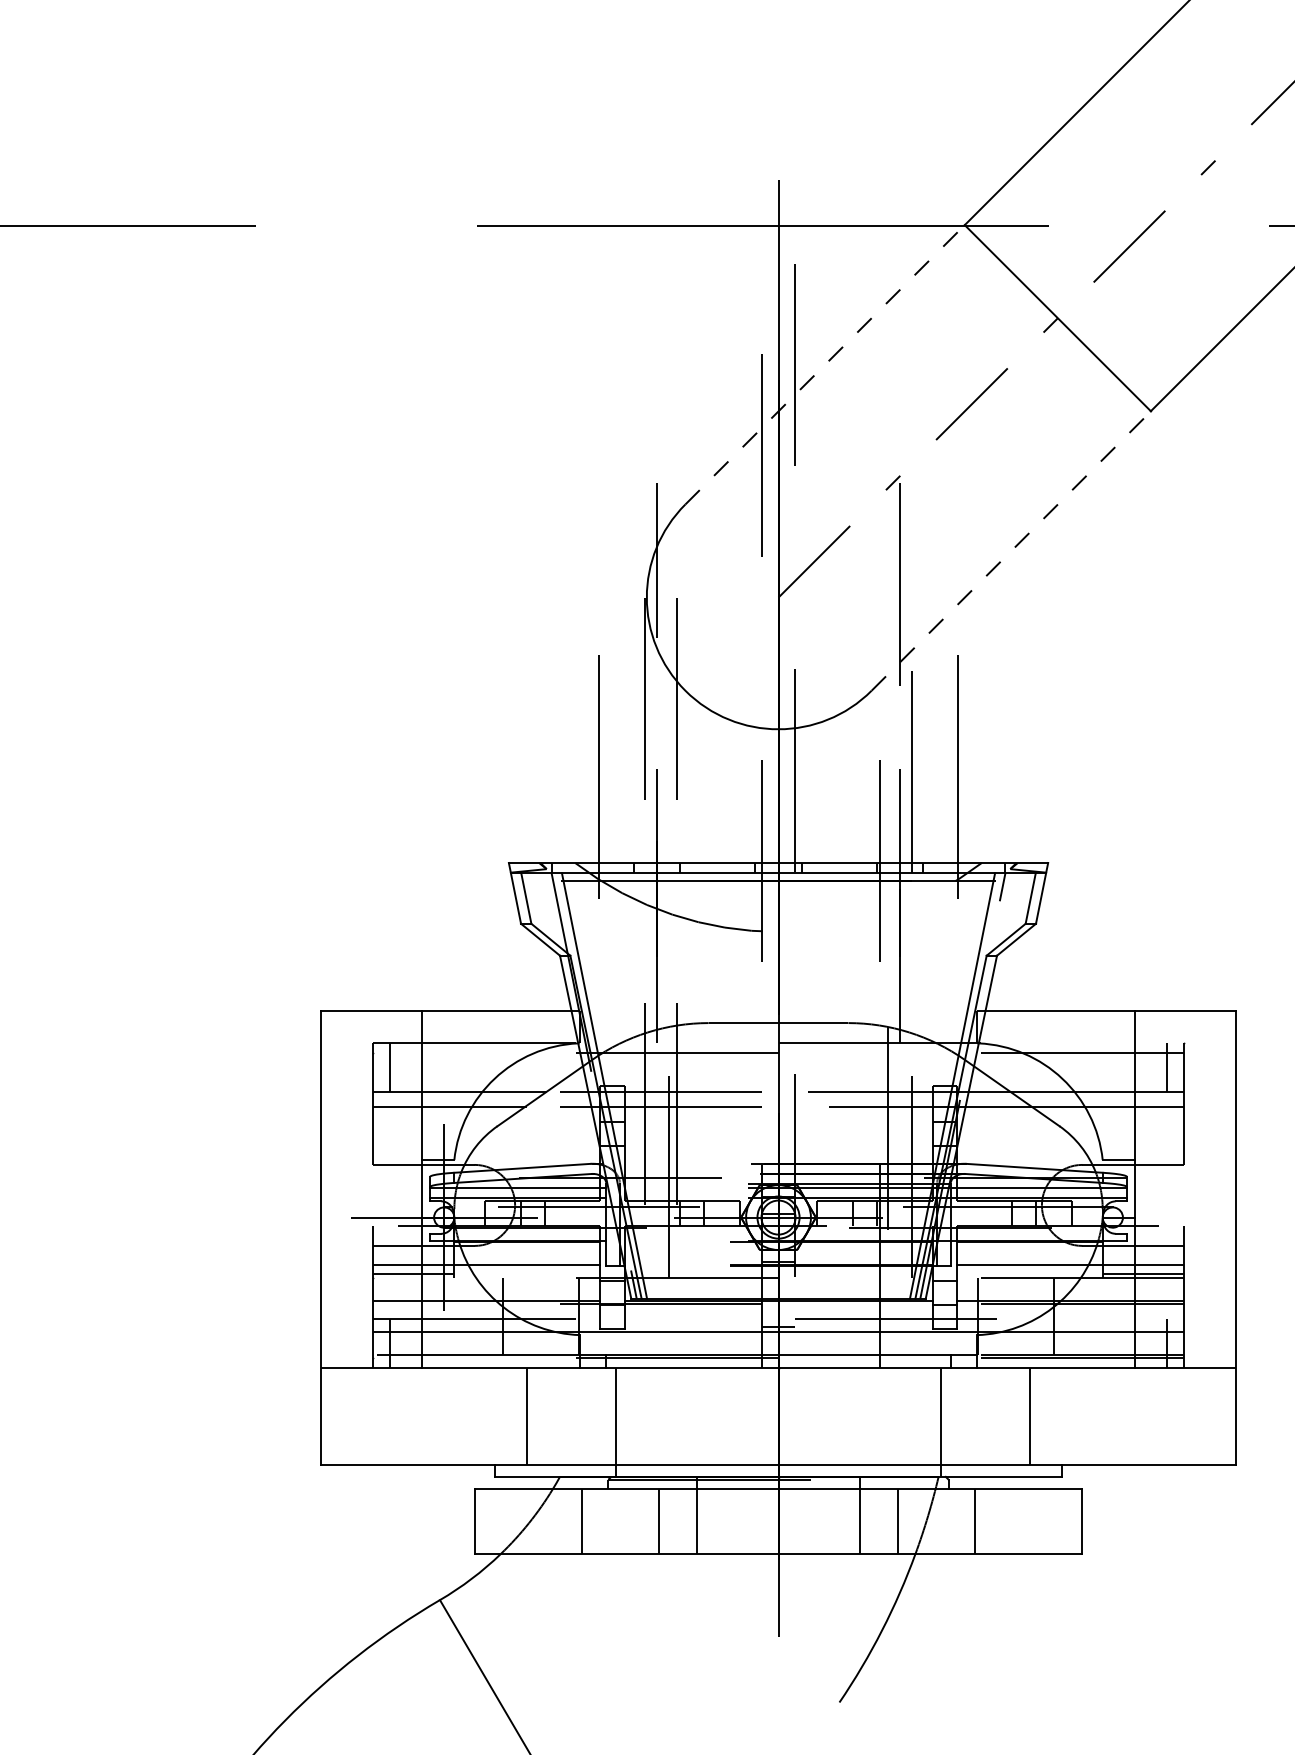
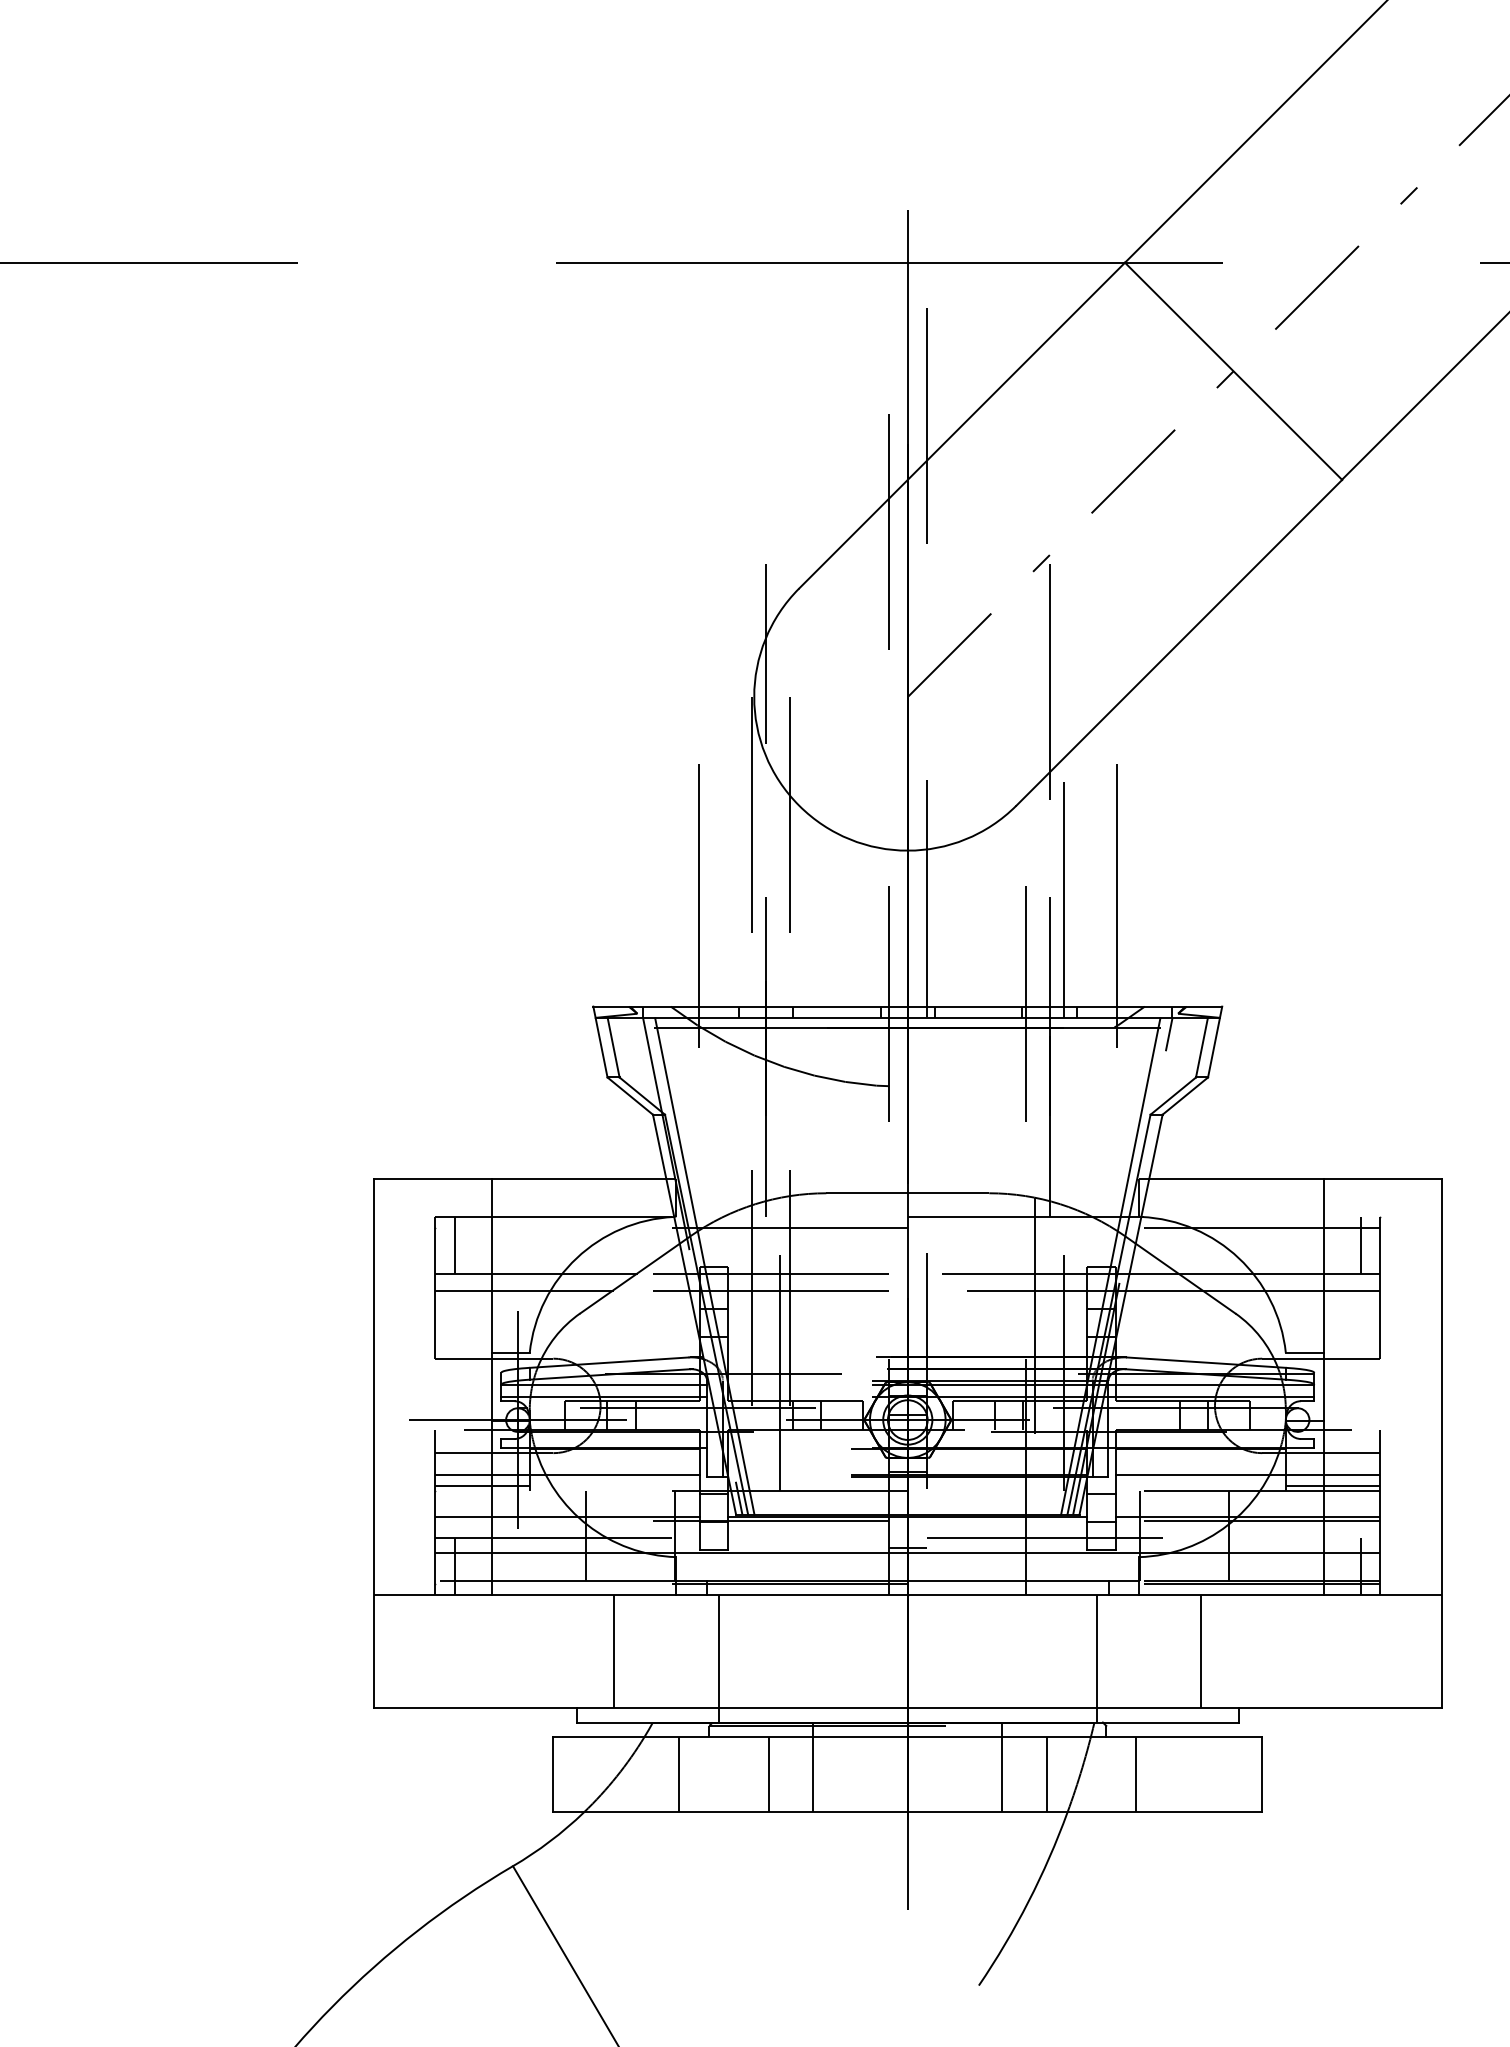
line: (825, 364) -> (962, 425), dashed -> solid
line: (1011, 550) -> (1179, 642), dashed -> solid

